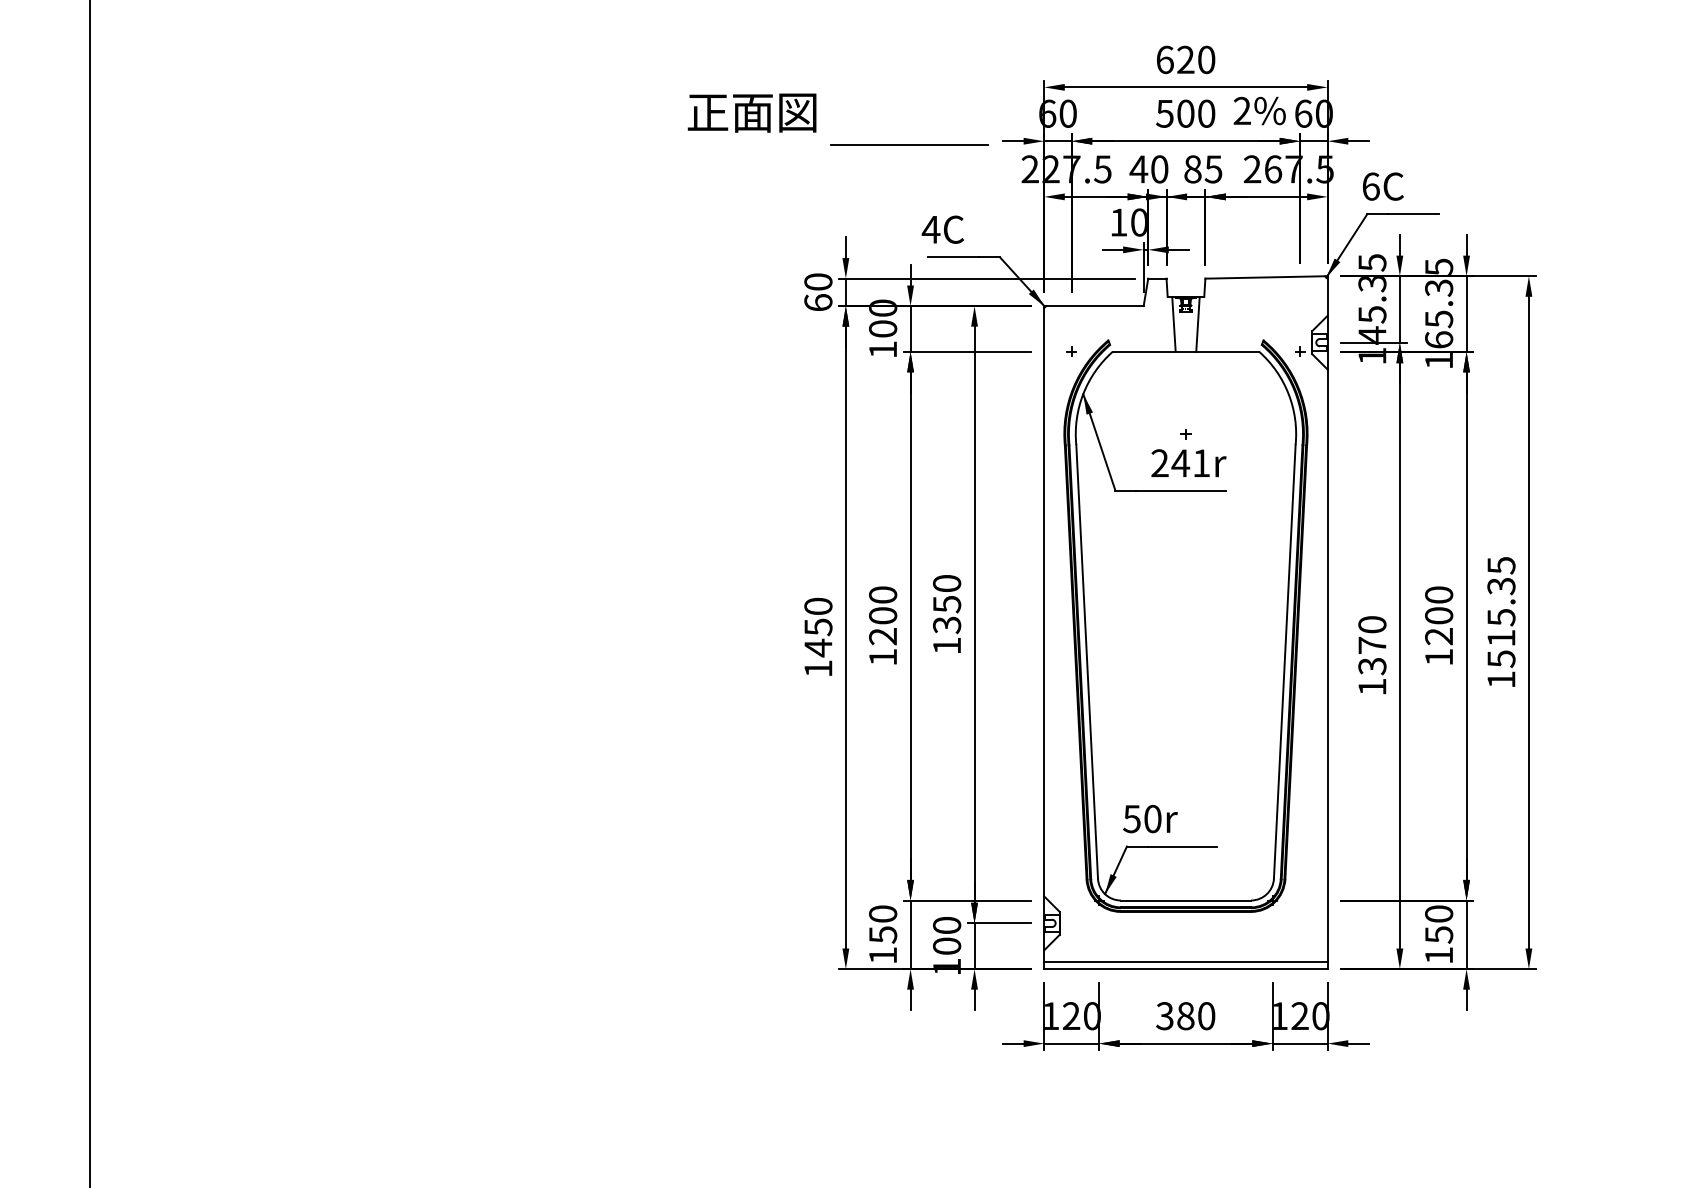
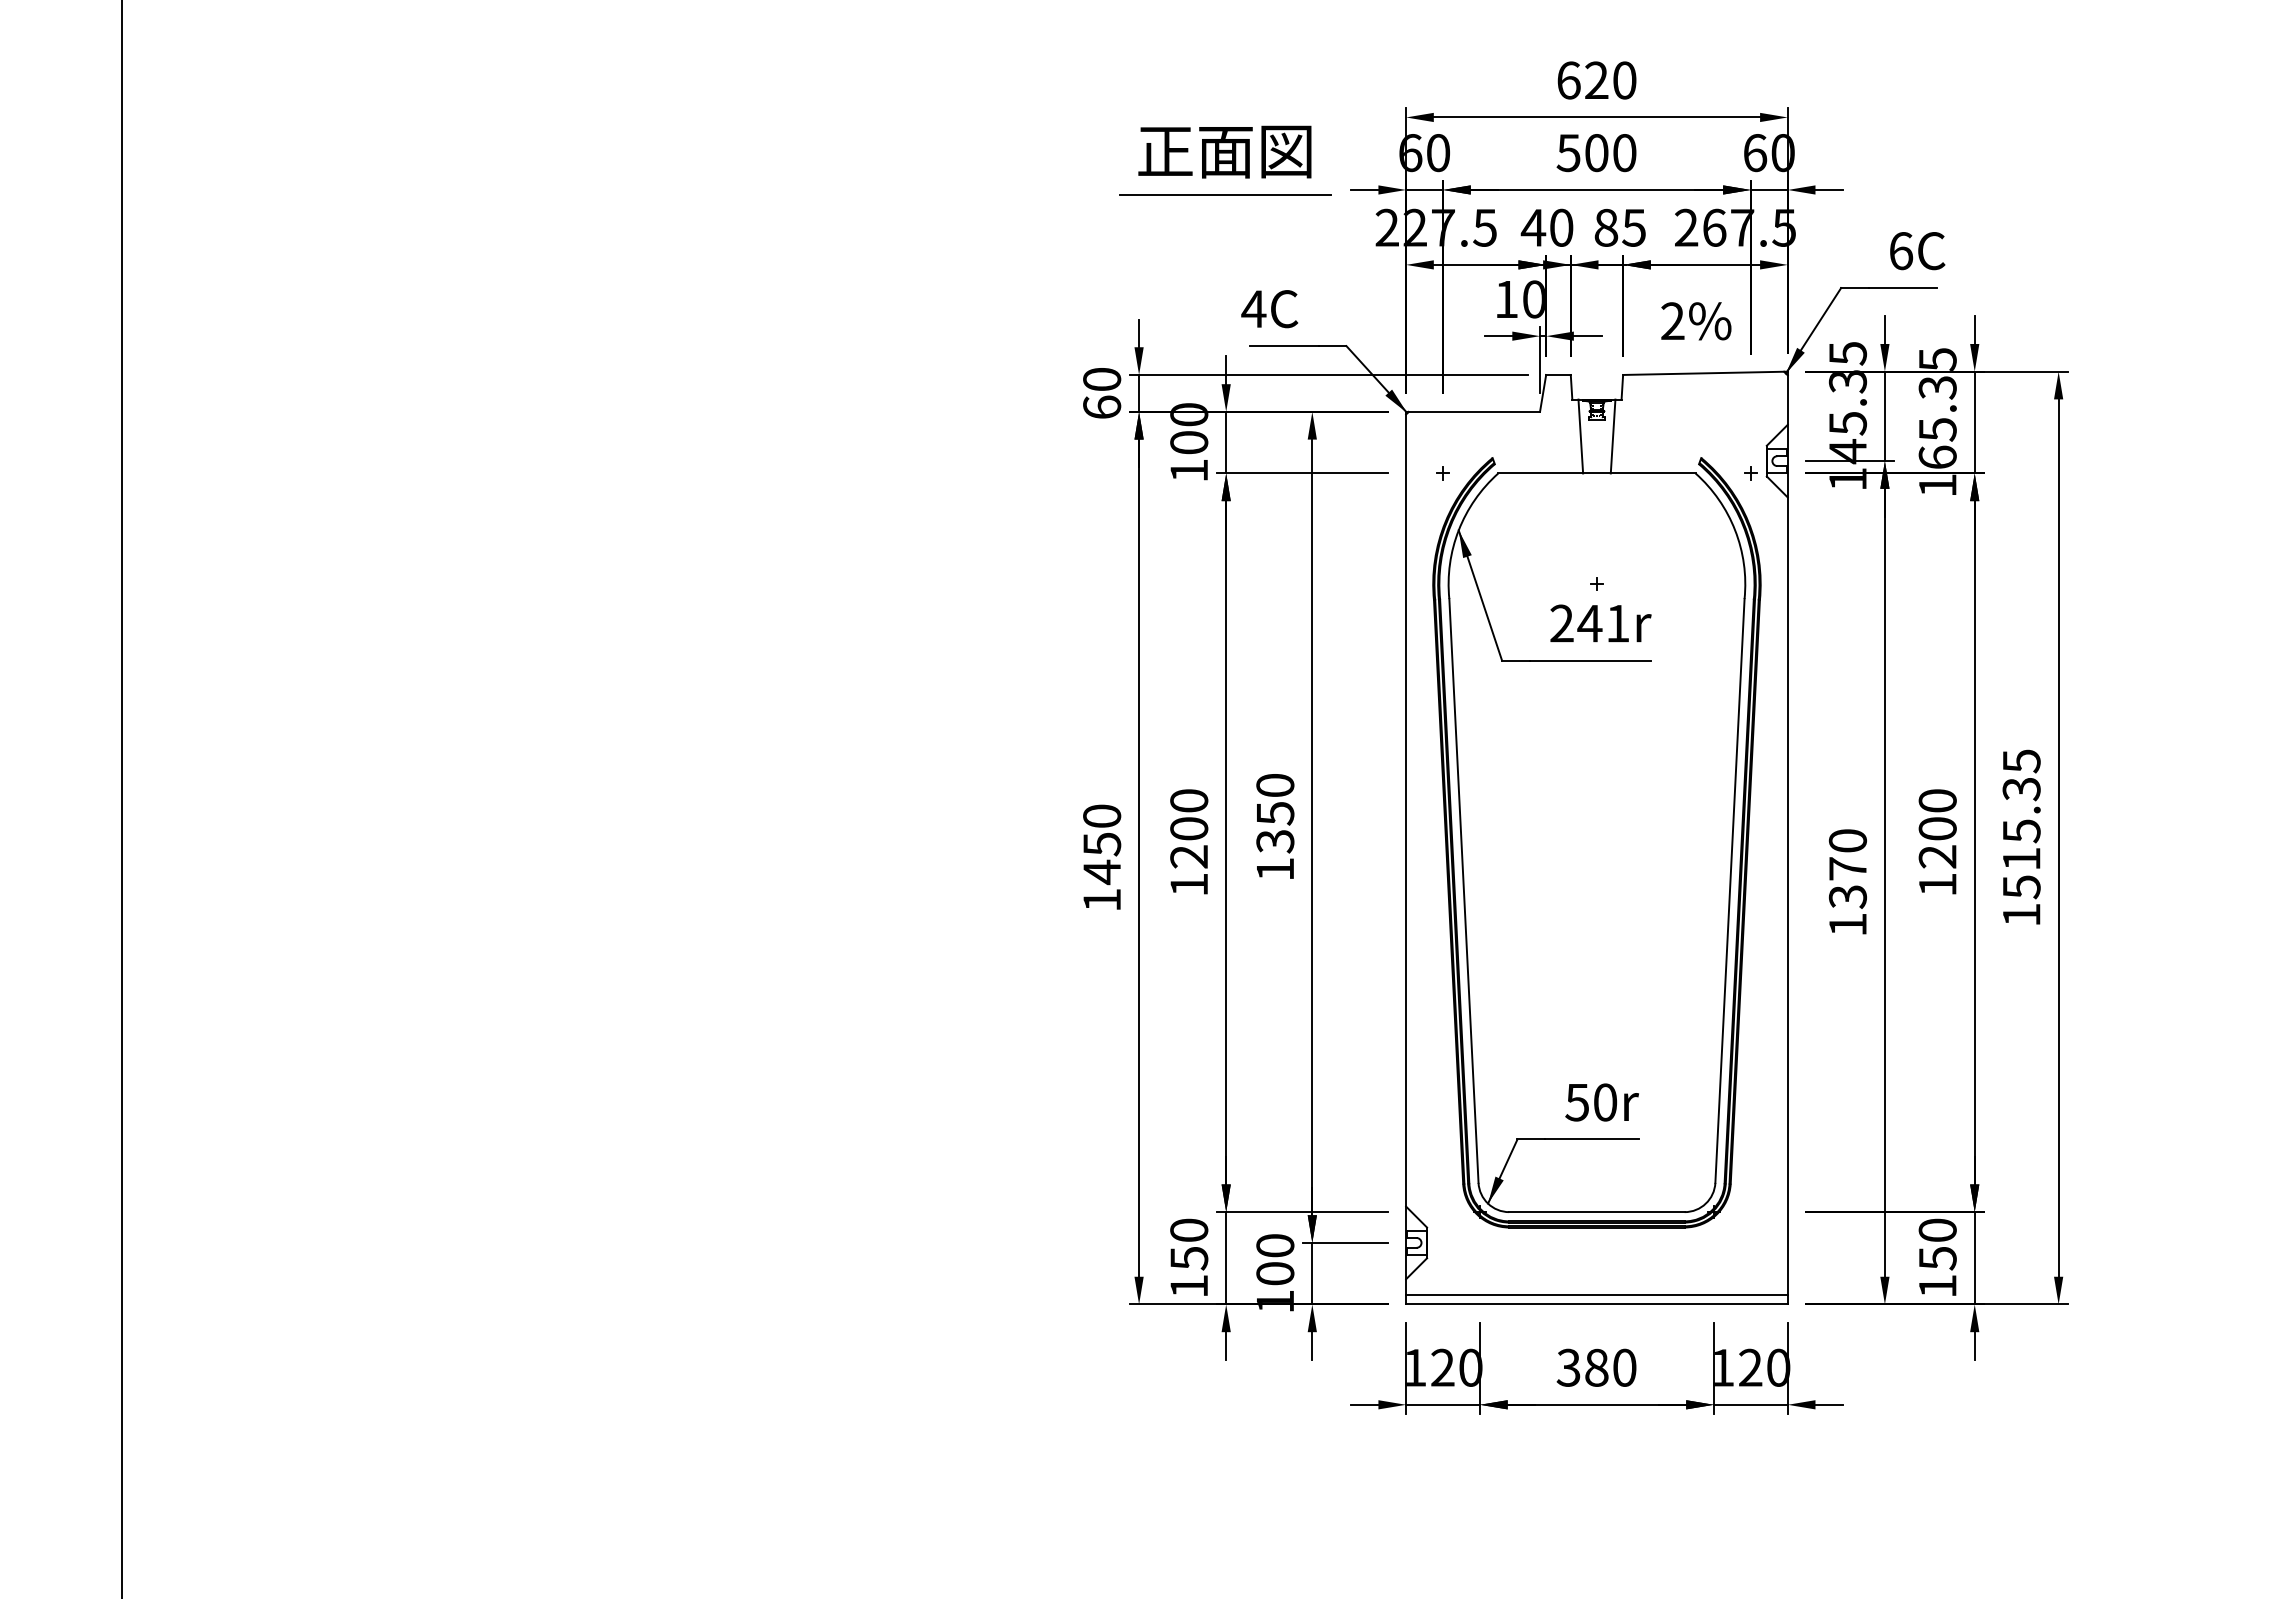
text: (1259, 111) -> (1696, 321), moved
text: (751, 112) -> (1224, 151), moved
text: (1383, 186) -> (1917, 251), moved
text: (1149, 819) -> (1601, 1102), moved

